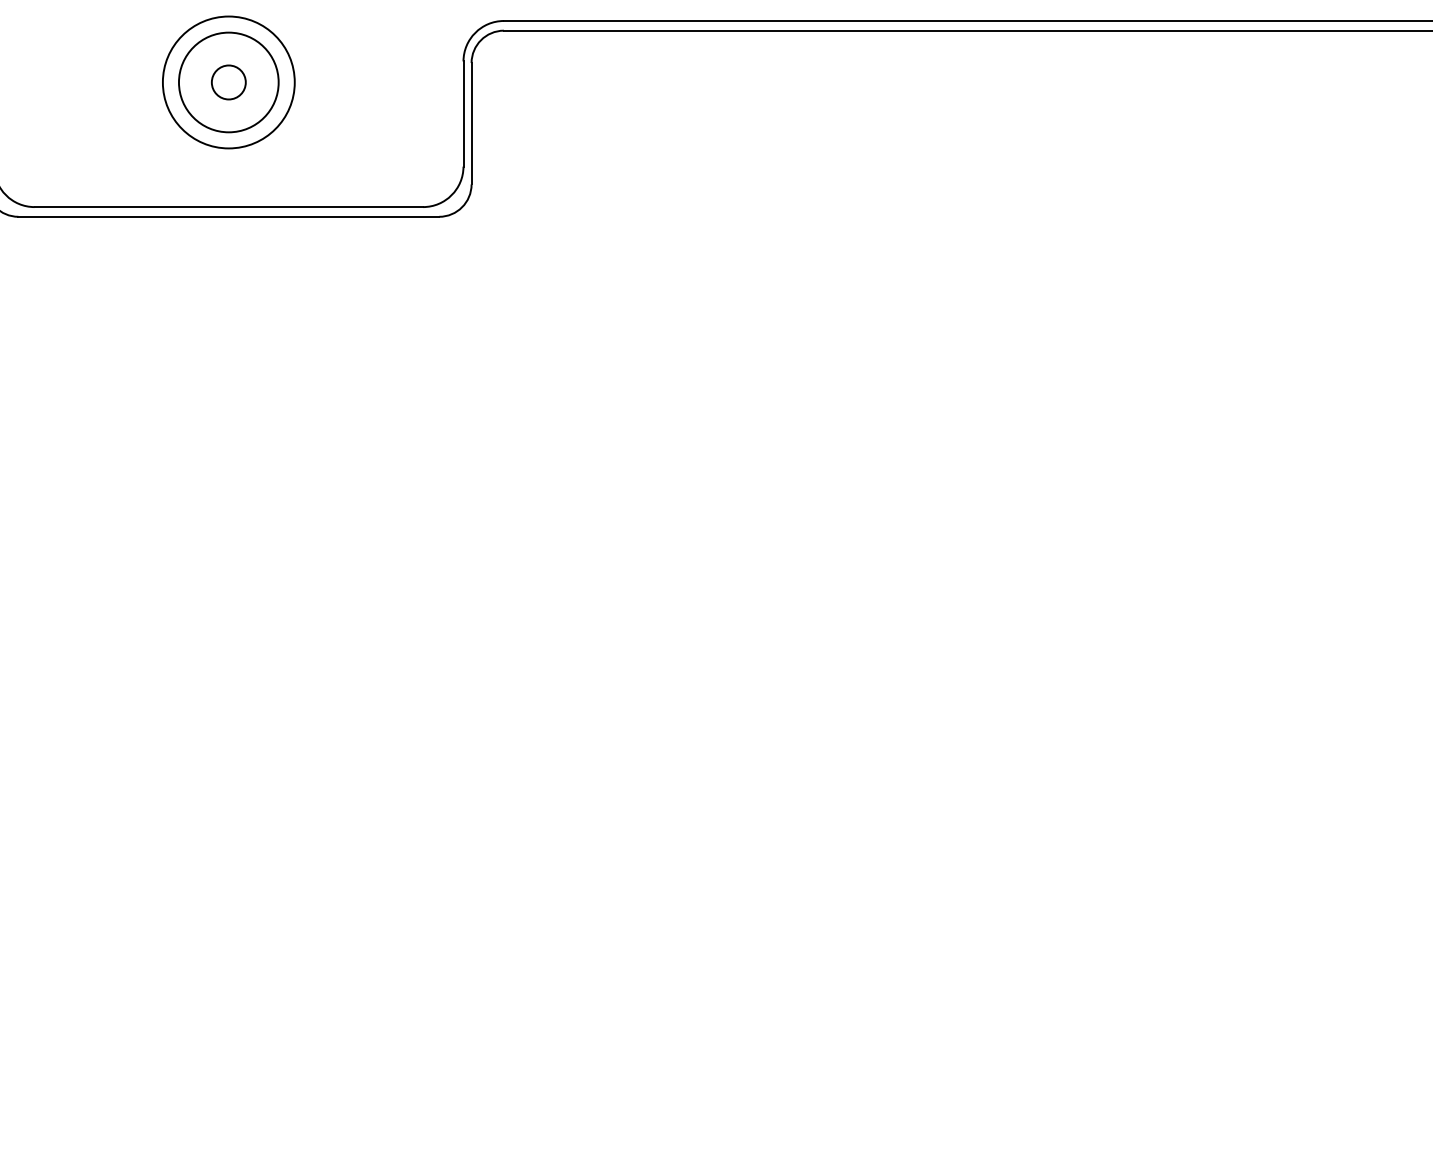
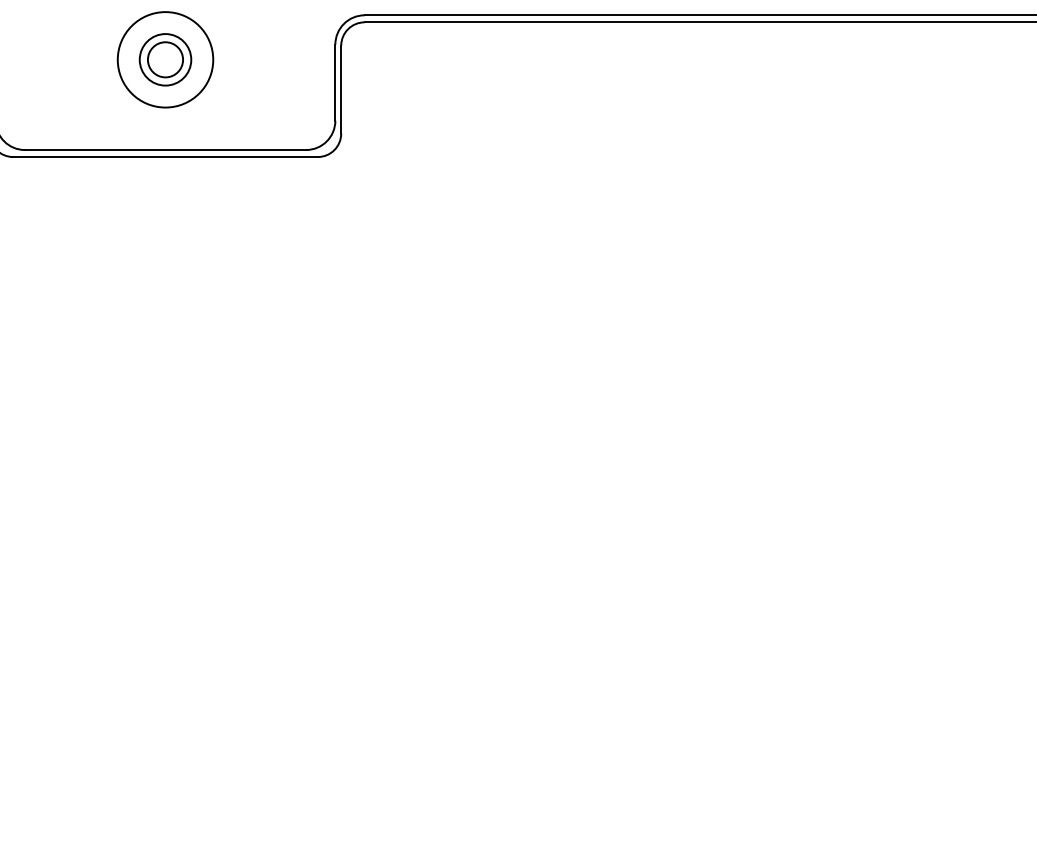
circle: (228, 82) -> (165, 59), size x0.71
circle: (228, 82) -> (165, 59), size x1.43

